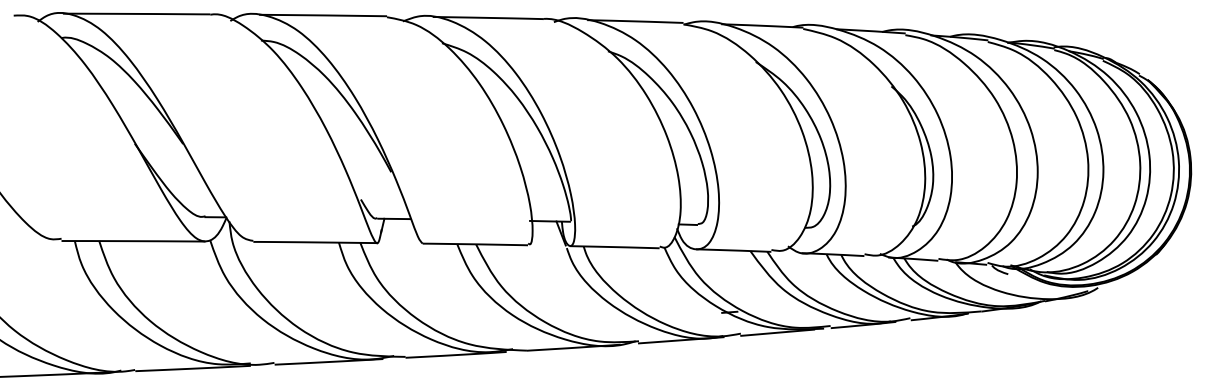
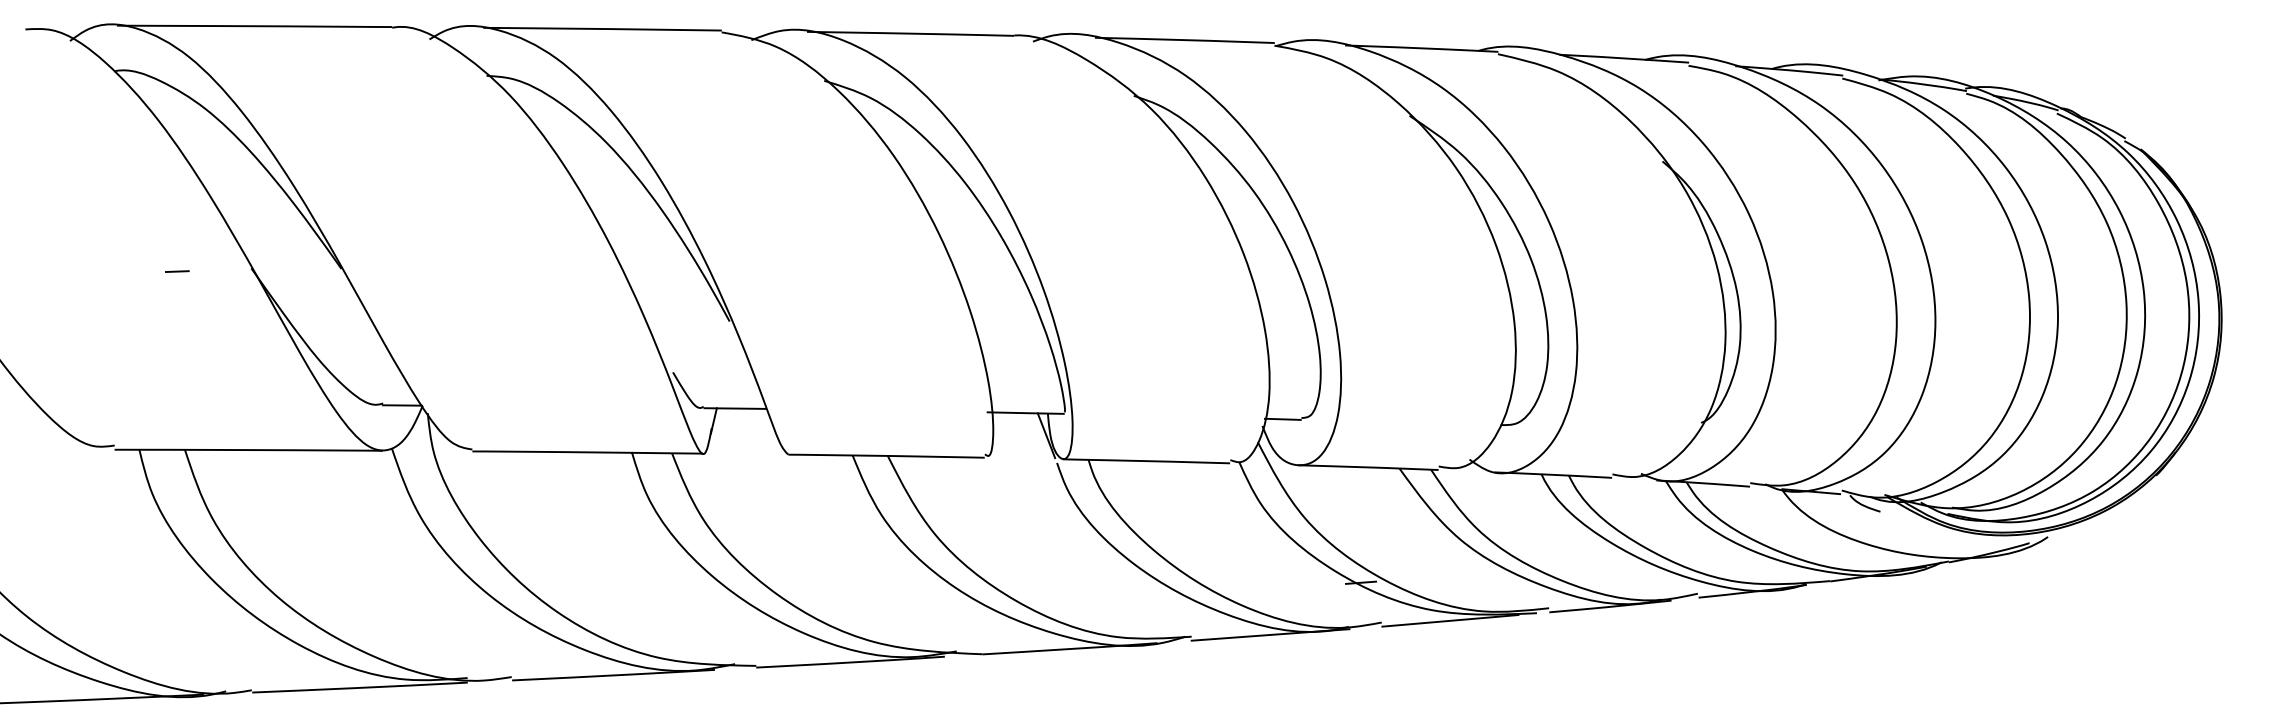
line: (95, 145) -> (177, 271), added

